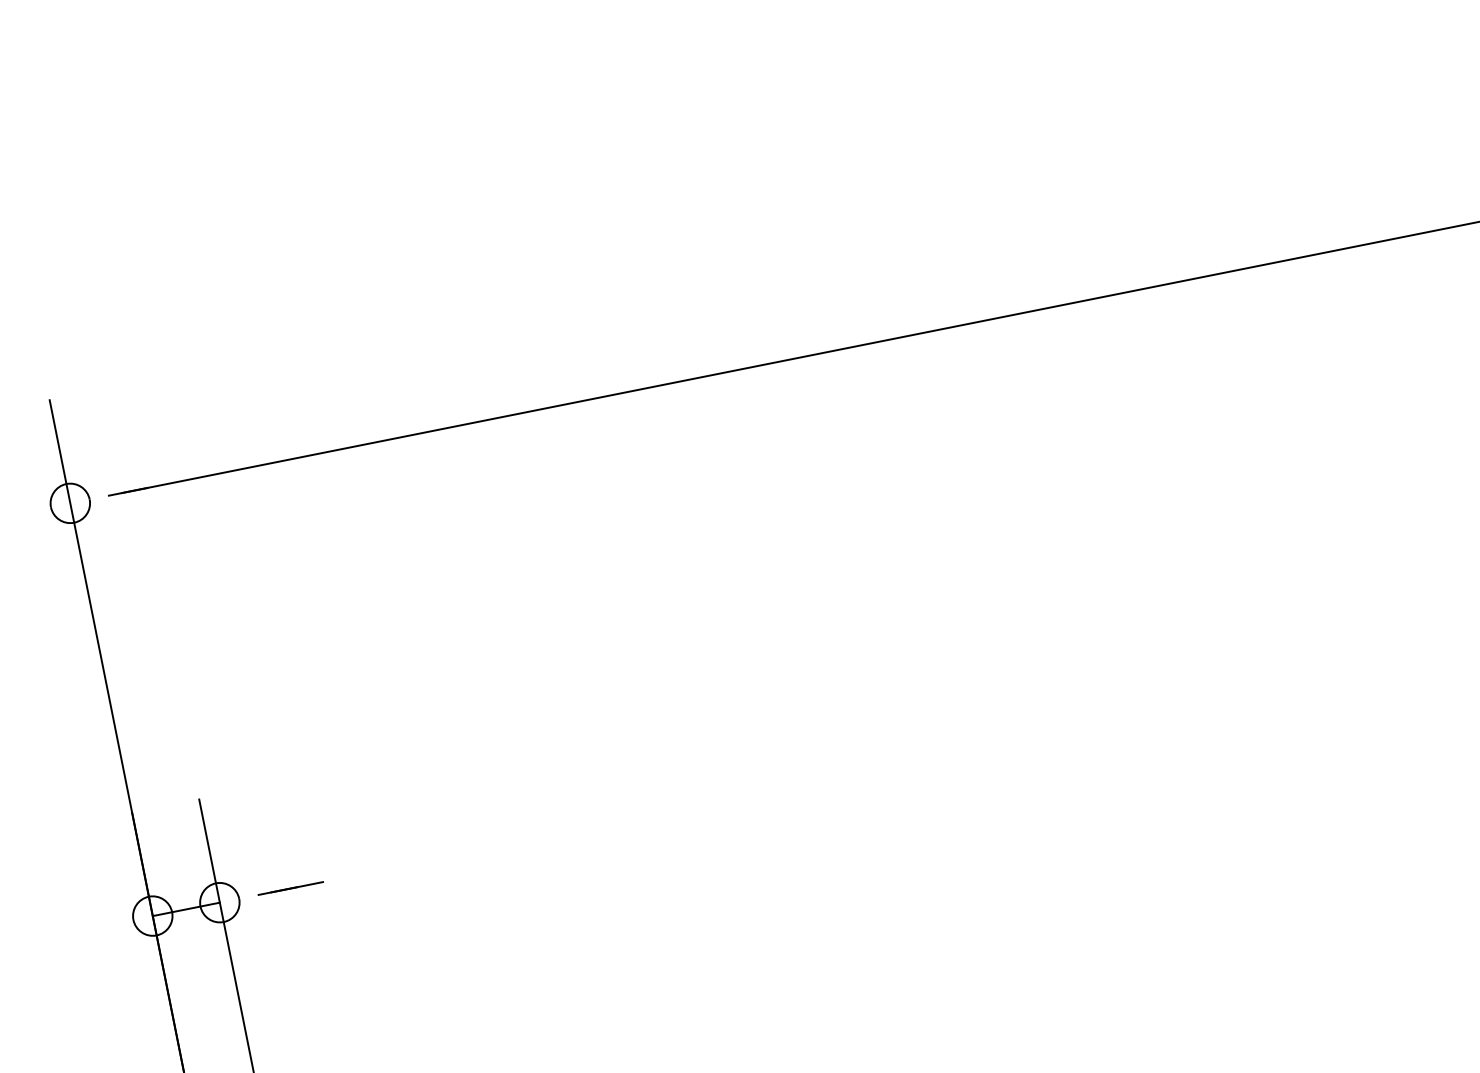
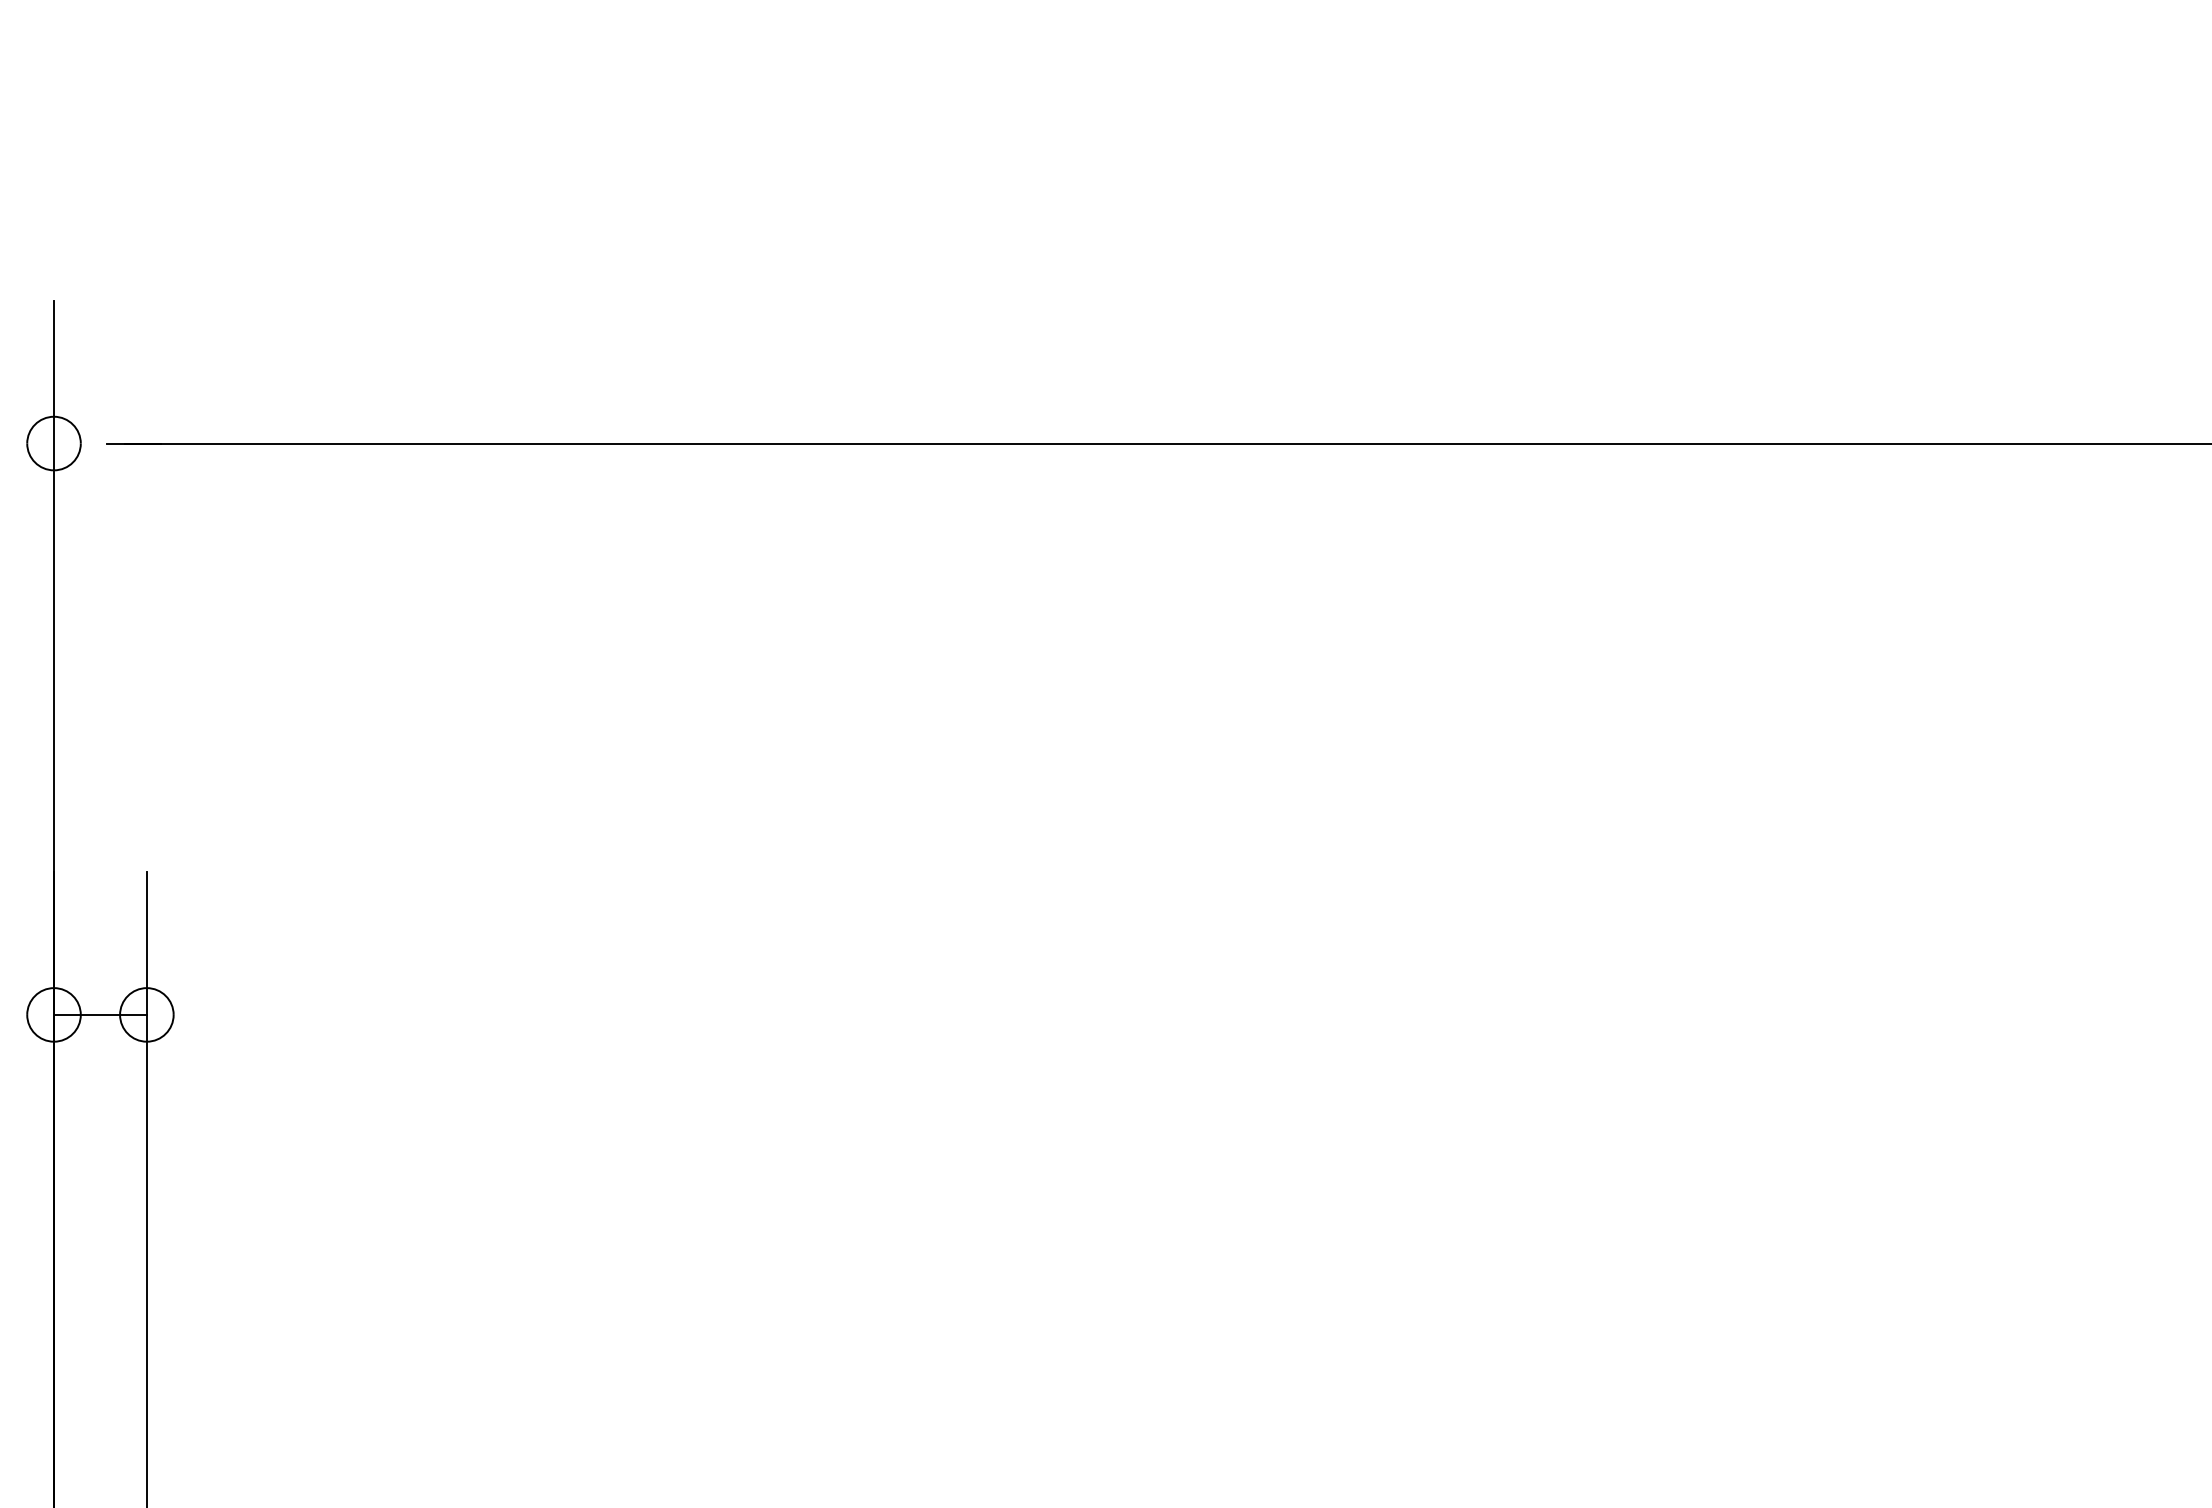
line: (291, 888) -> (245, 1014), removed

